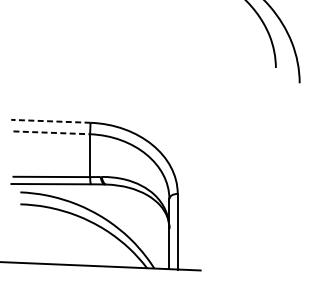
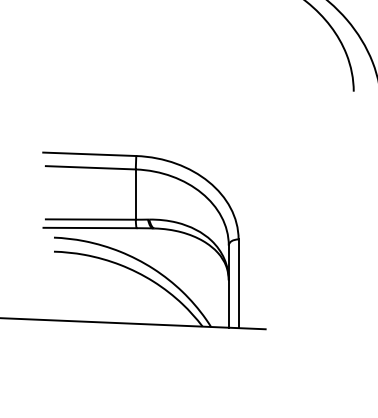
line: (50, 121) -> (89, 154), dashed -> solid
line: (51, 132) -> (90, 167), dashed -> solid

